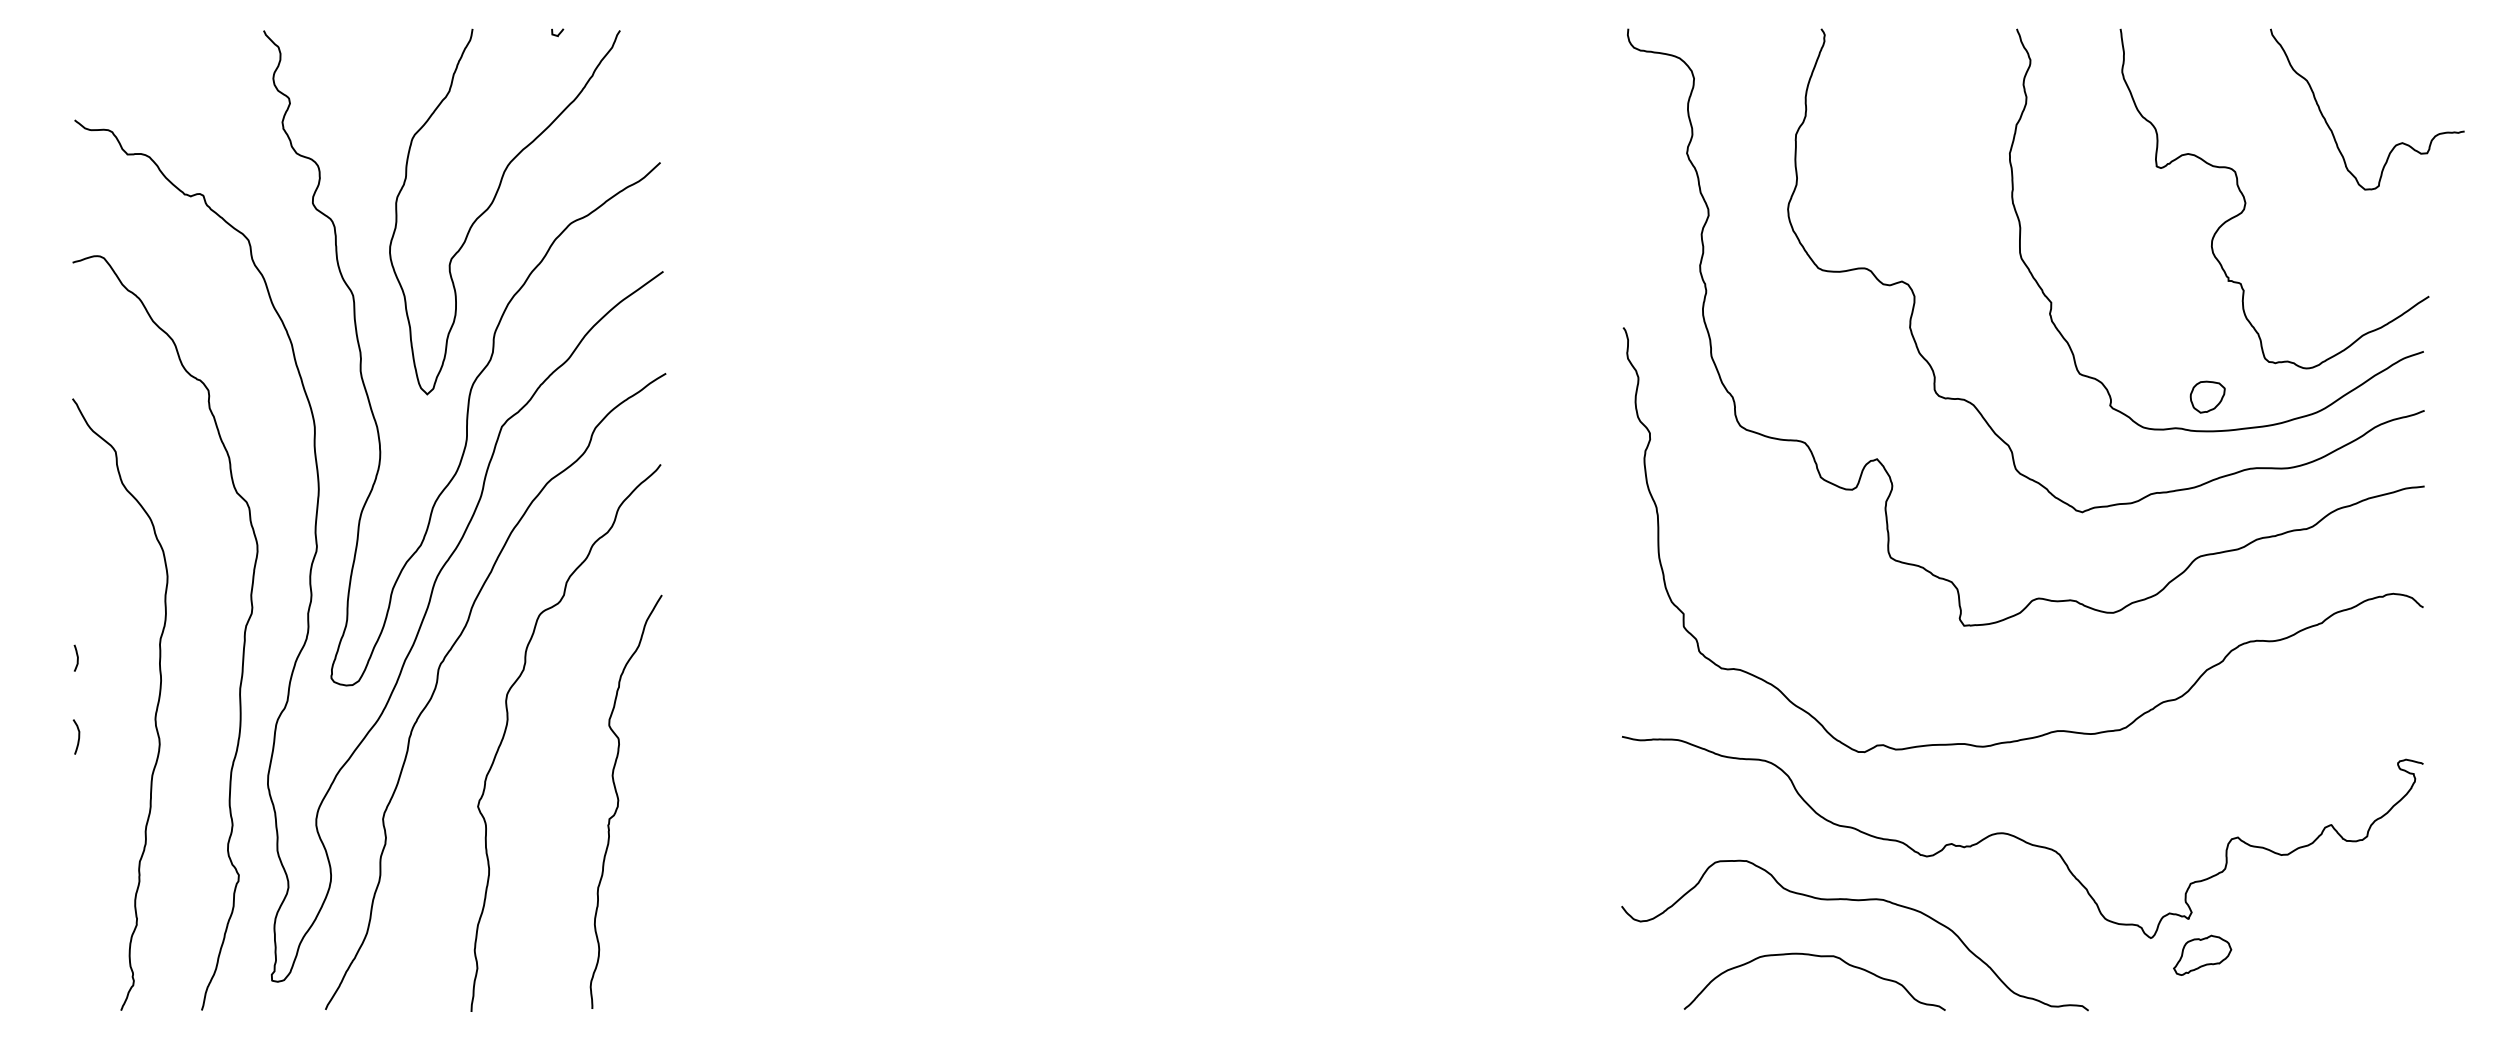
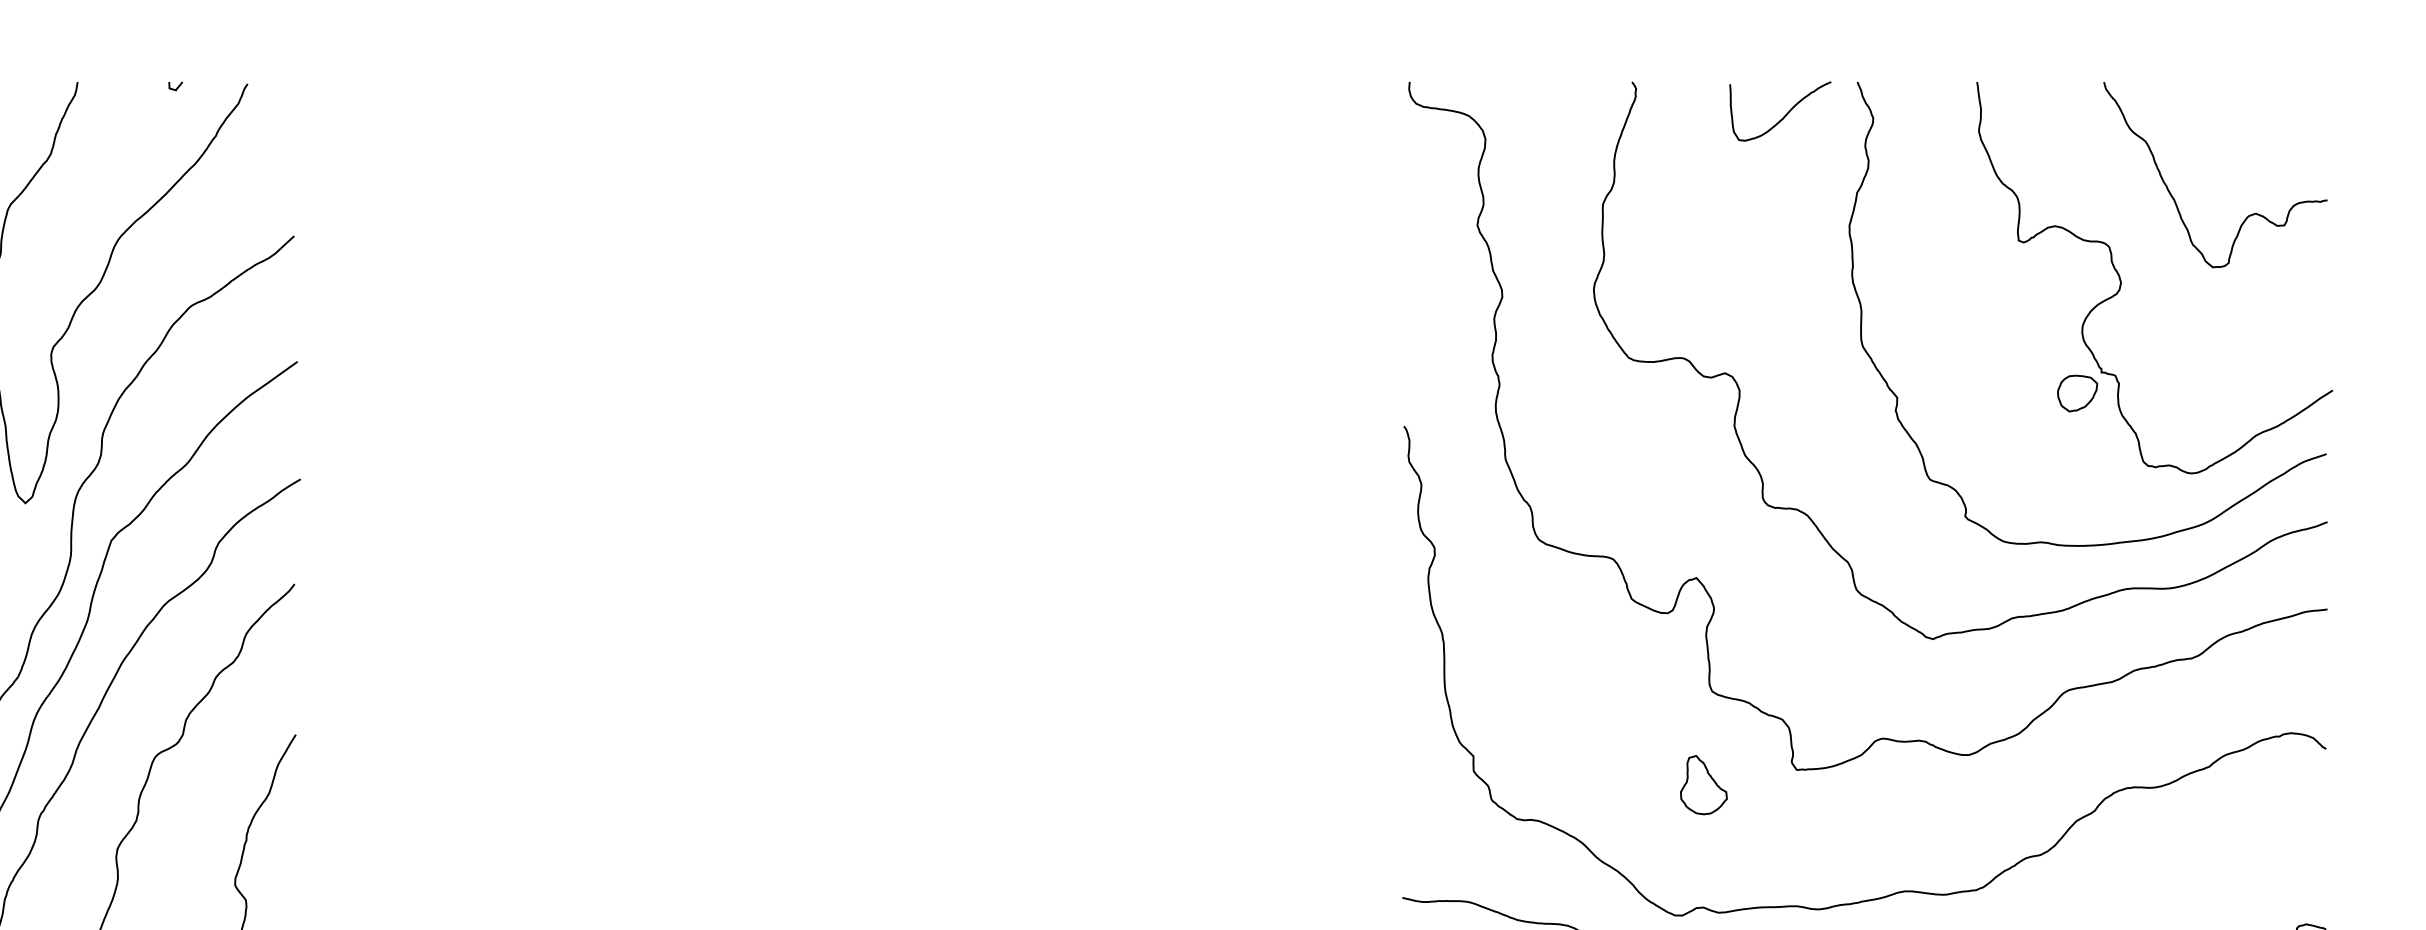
curve: (1953, 57) -> (1784, 115), added
curve: (2332, 130) -> (2175, 199), moved
part: (2207, 396) -> (2077, 392), moved
part: (1883, 638) -> (1703, 784), added

